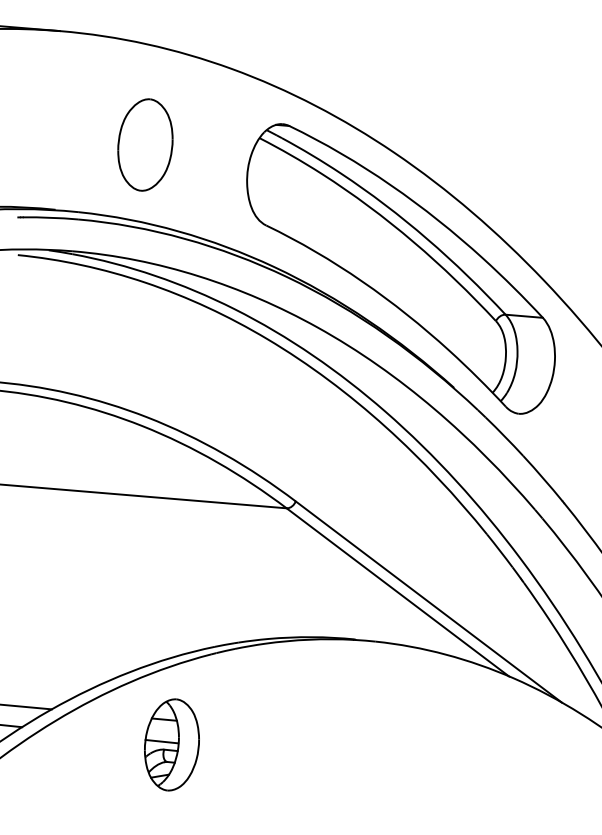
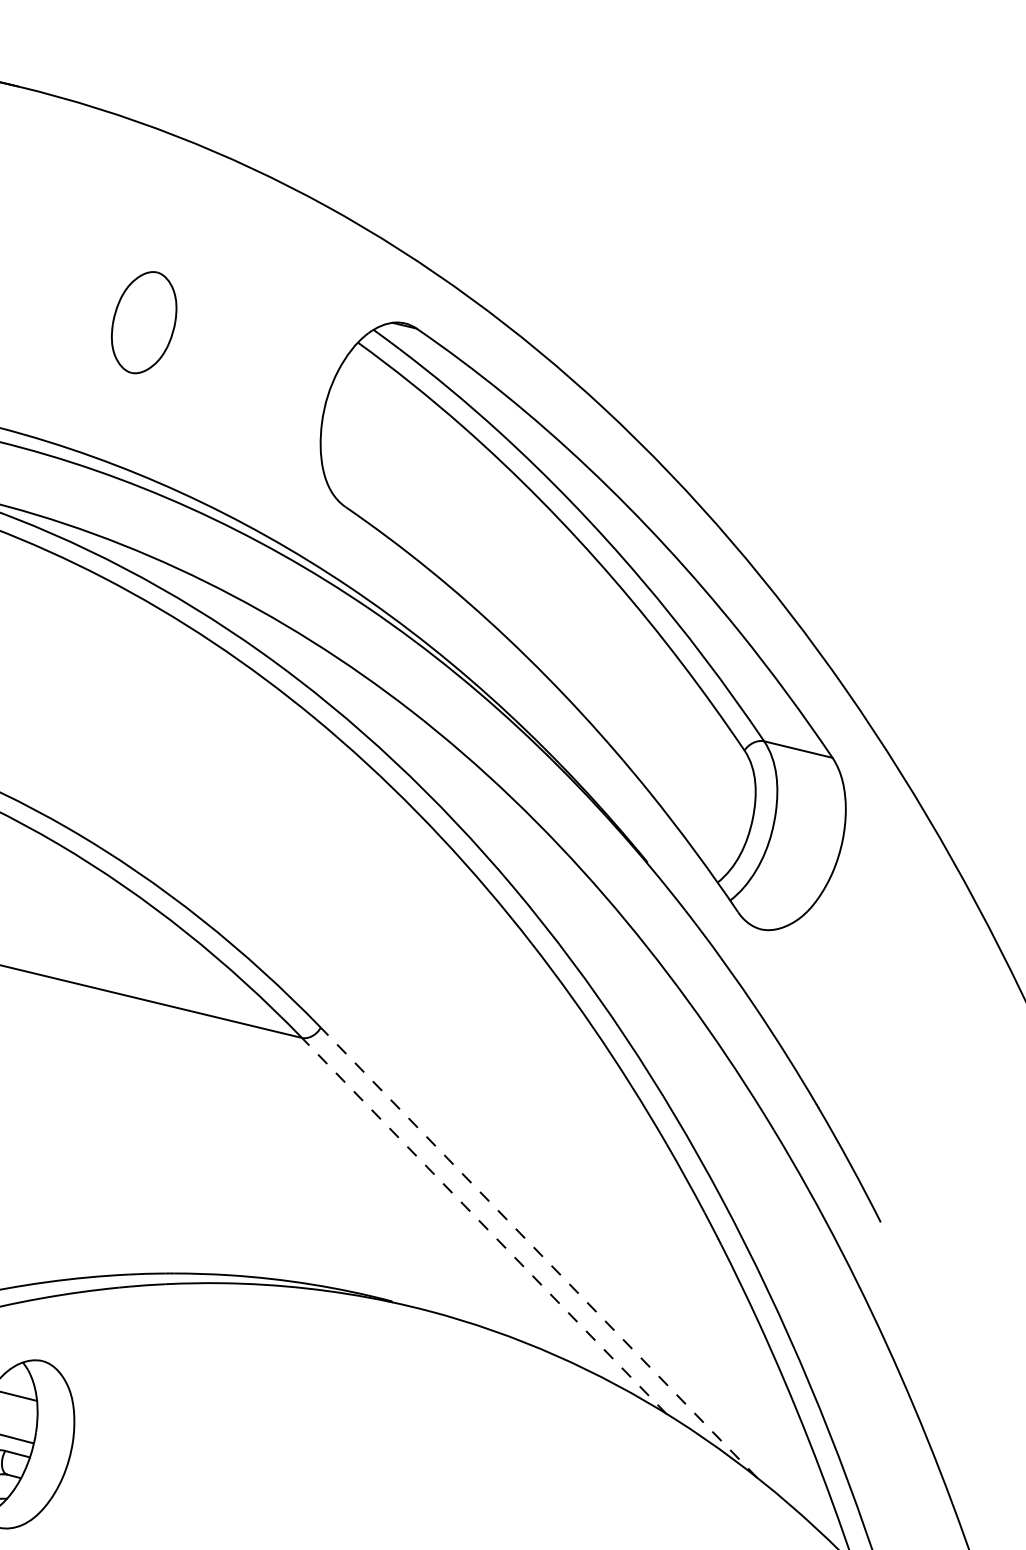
part: (145, 144) -> (144, 321), size x0.6
line: (397, 592) -> (483, 1226), solid -> dashed
line: (428, 602) -> (538, 1253), solid -> dashed

